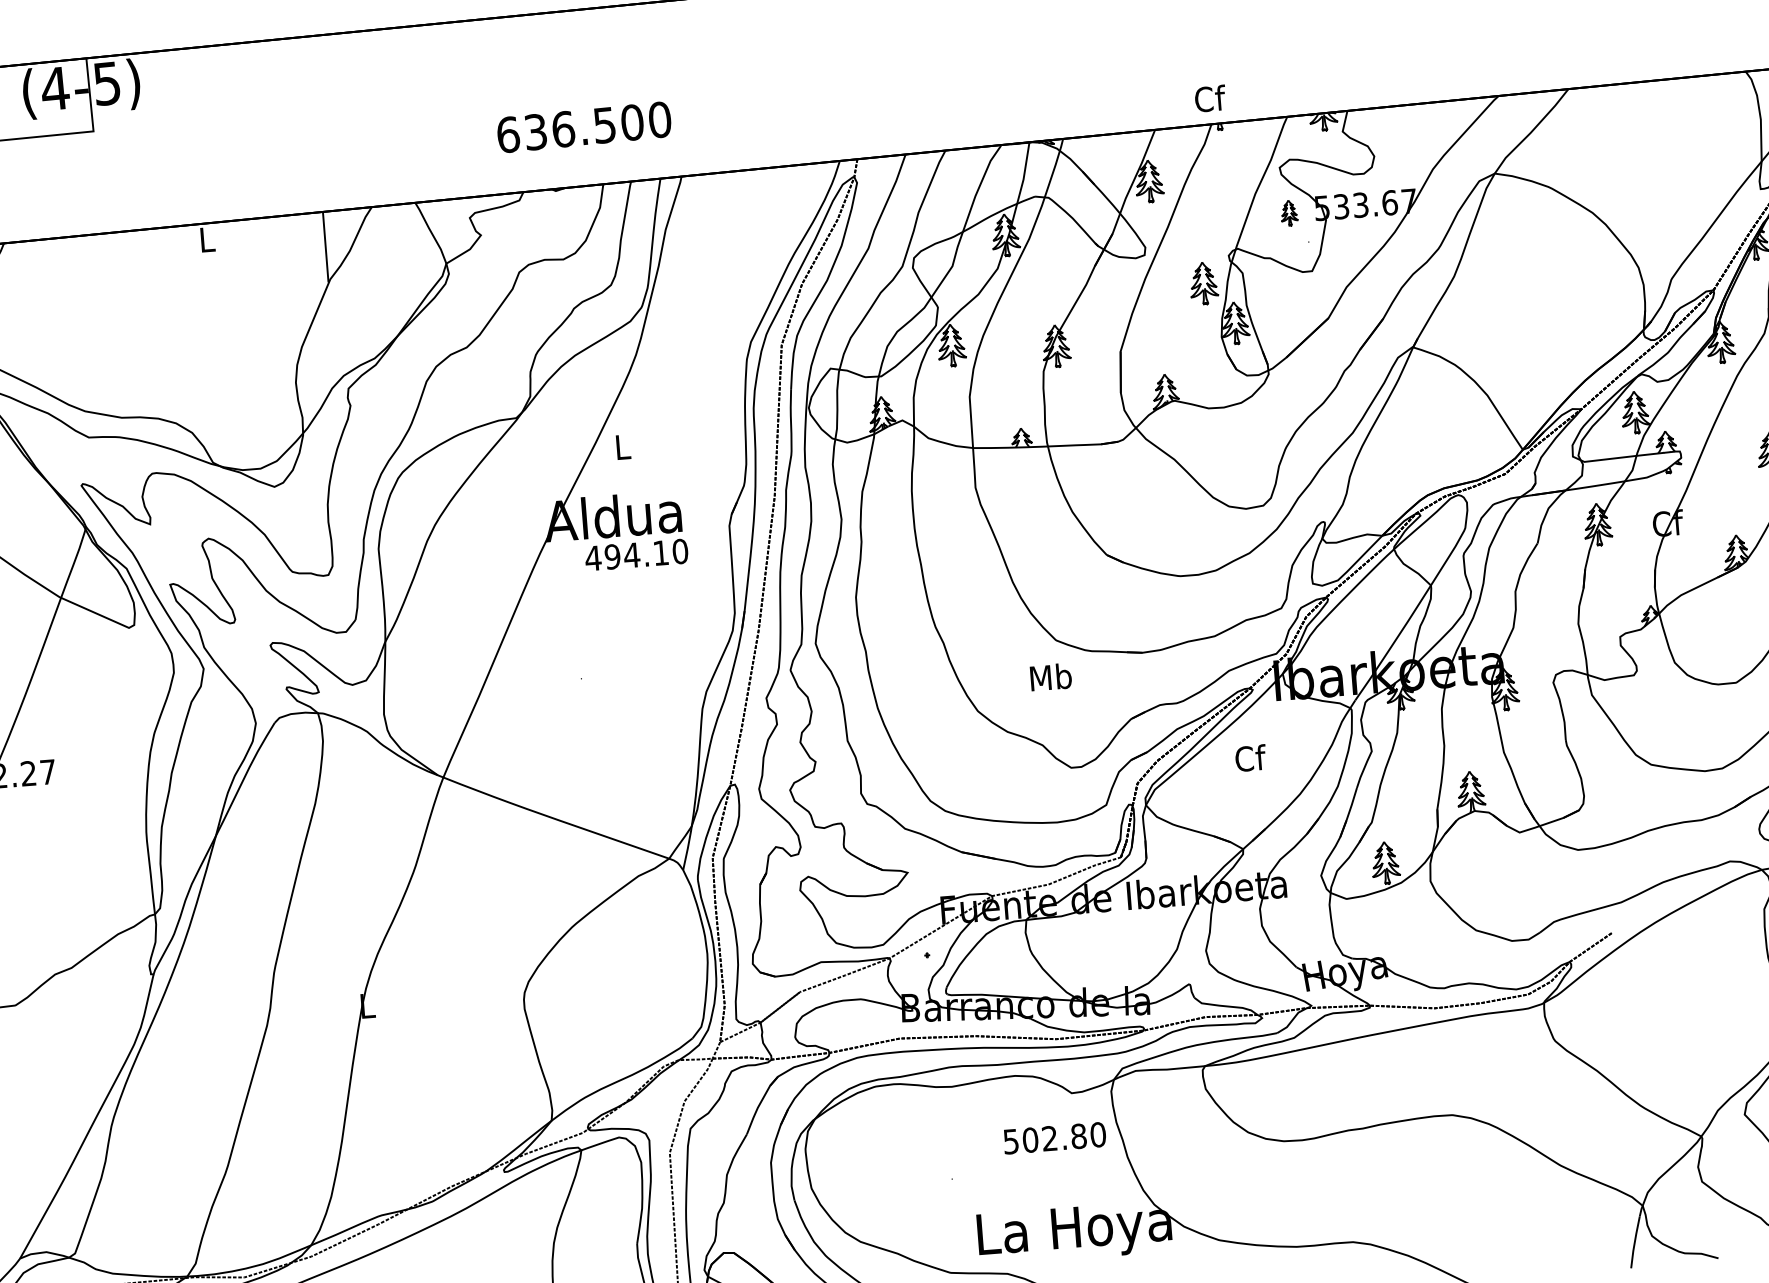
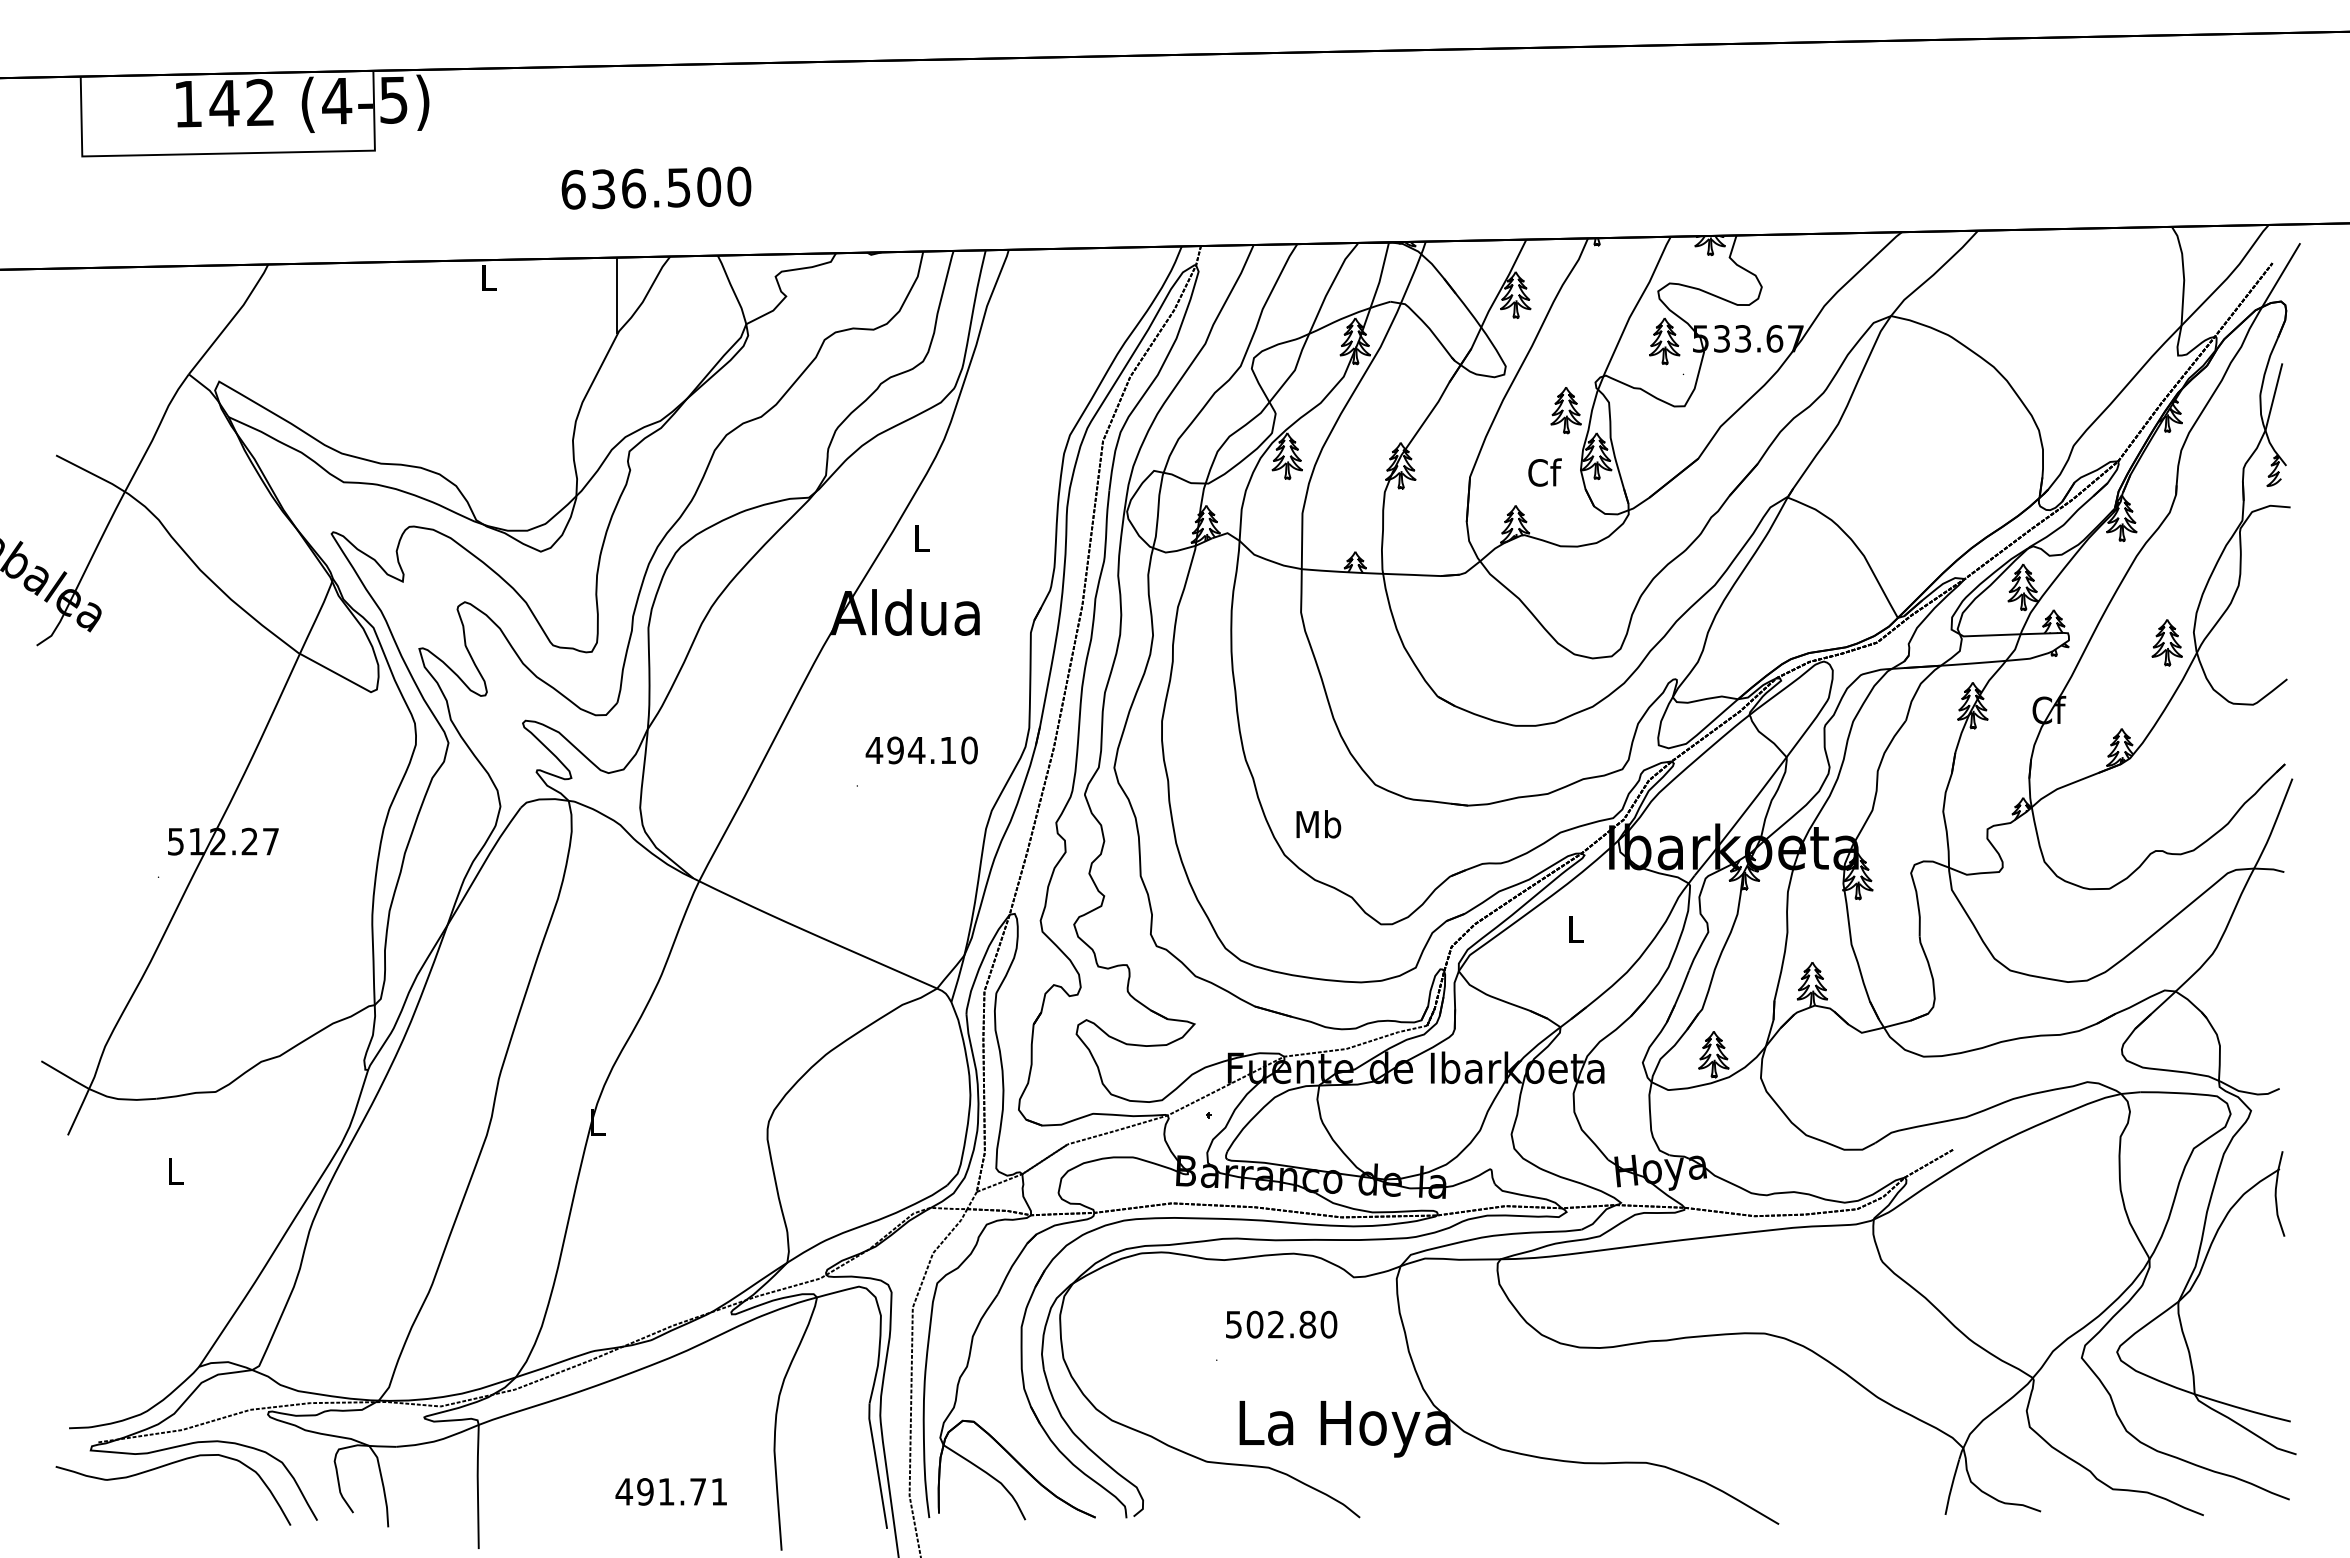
text: (1209, 98) -> (1544, 472), moved
text: (584, 126) -> (656, 187), moved
part: (1289, 213) -> (1664, 341), size x1.67
text: (636, 555) -> (921, 750), moved
text: (1050, 677) -> (1318, 824), moved
text: (1250, 758) -> (1576, 929), Cf -> L
text: (1054, 1138) -> (1281, 1324), moved

